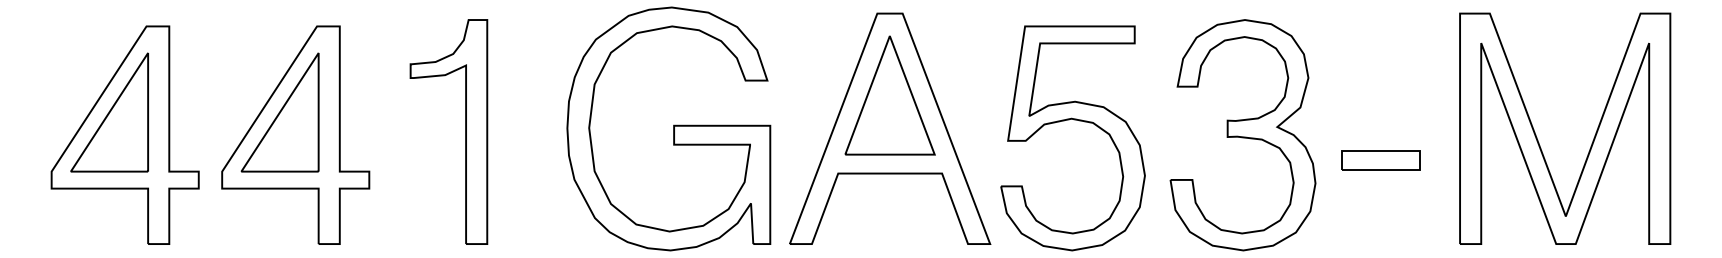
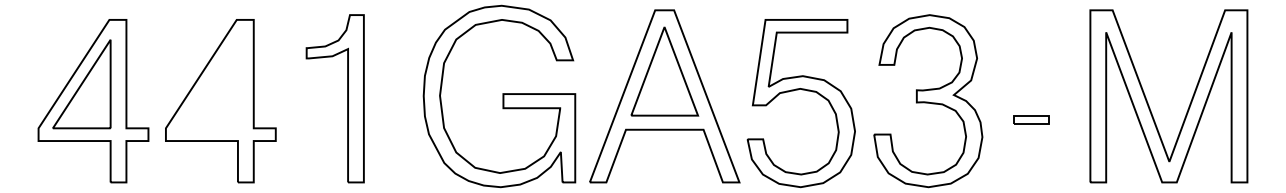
part: (279, 112) -> (208, 84), removed
part: (1380, 160) -> (1030, 120), size x0.6

